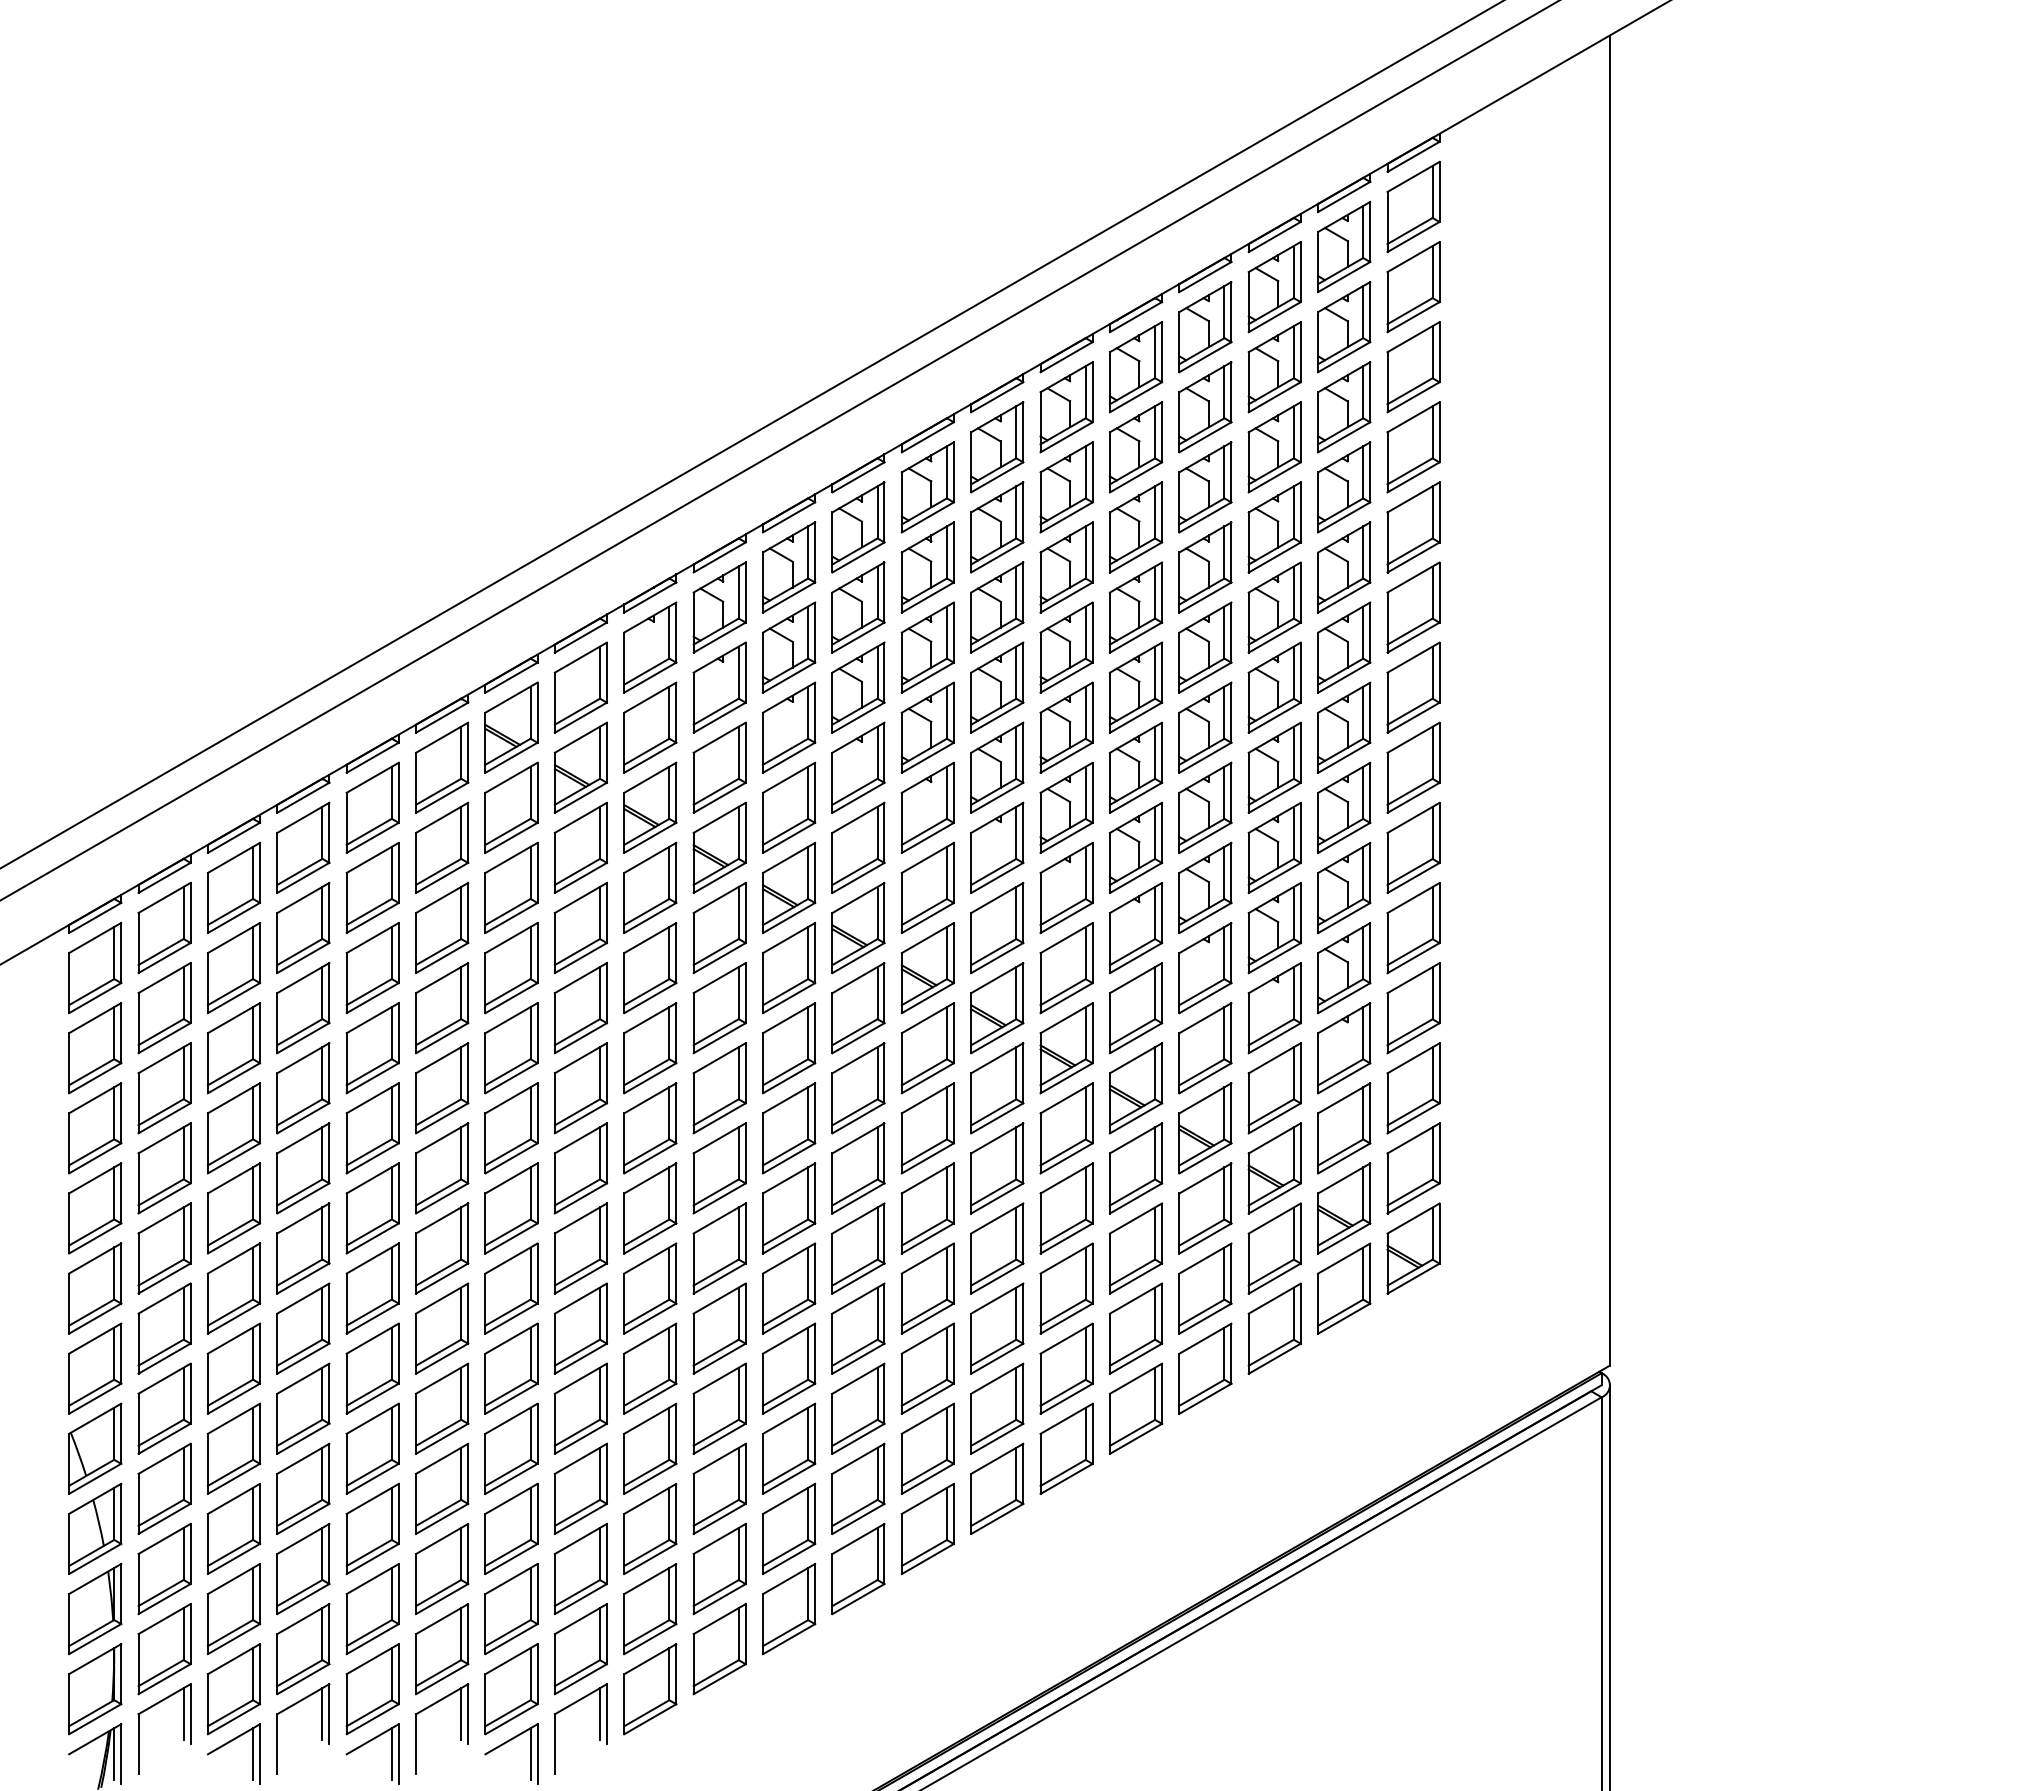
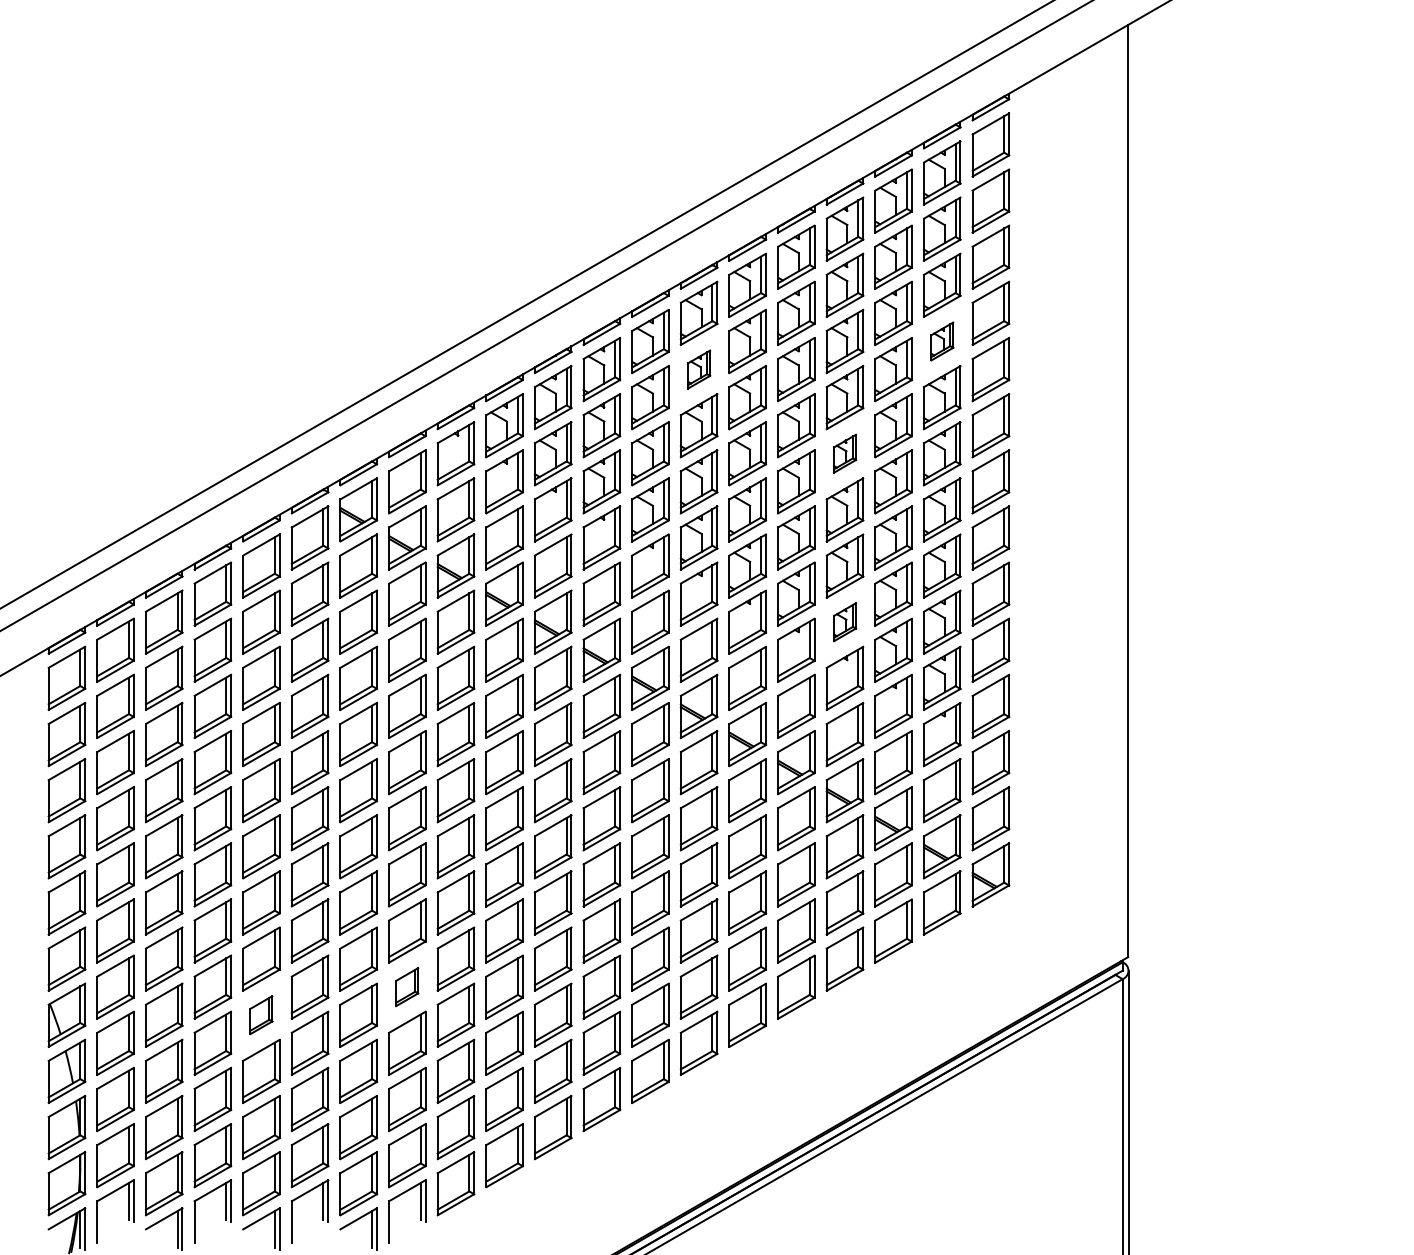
part: (1344, 487) -> (942, 341), size x0.6
part: (997, 527) -> (699, 369), size x0.6
part: (1205, 647) -> (845, 453), size x0.6
part: (1205, 887) -> (845, 621), size x0.6
part: (580, 1408) -> (407, 987), size x0.6
part: (372, 1448) -> (261, 1015), size x0.6

